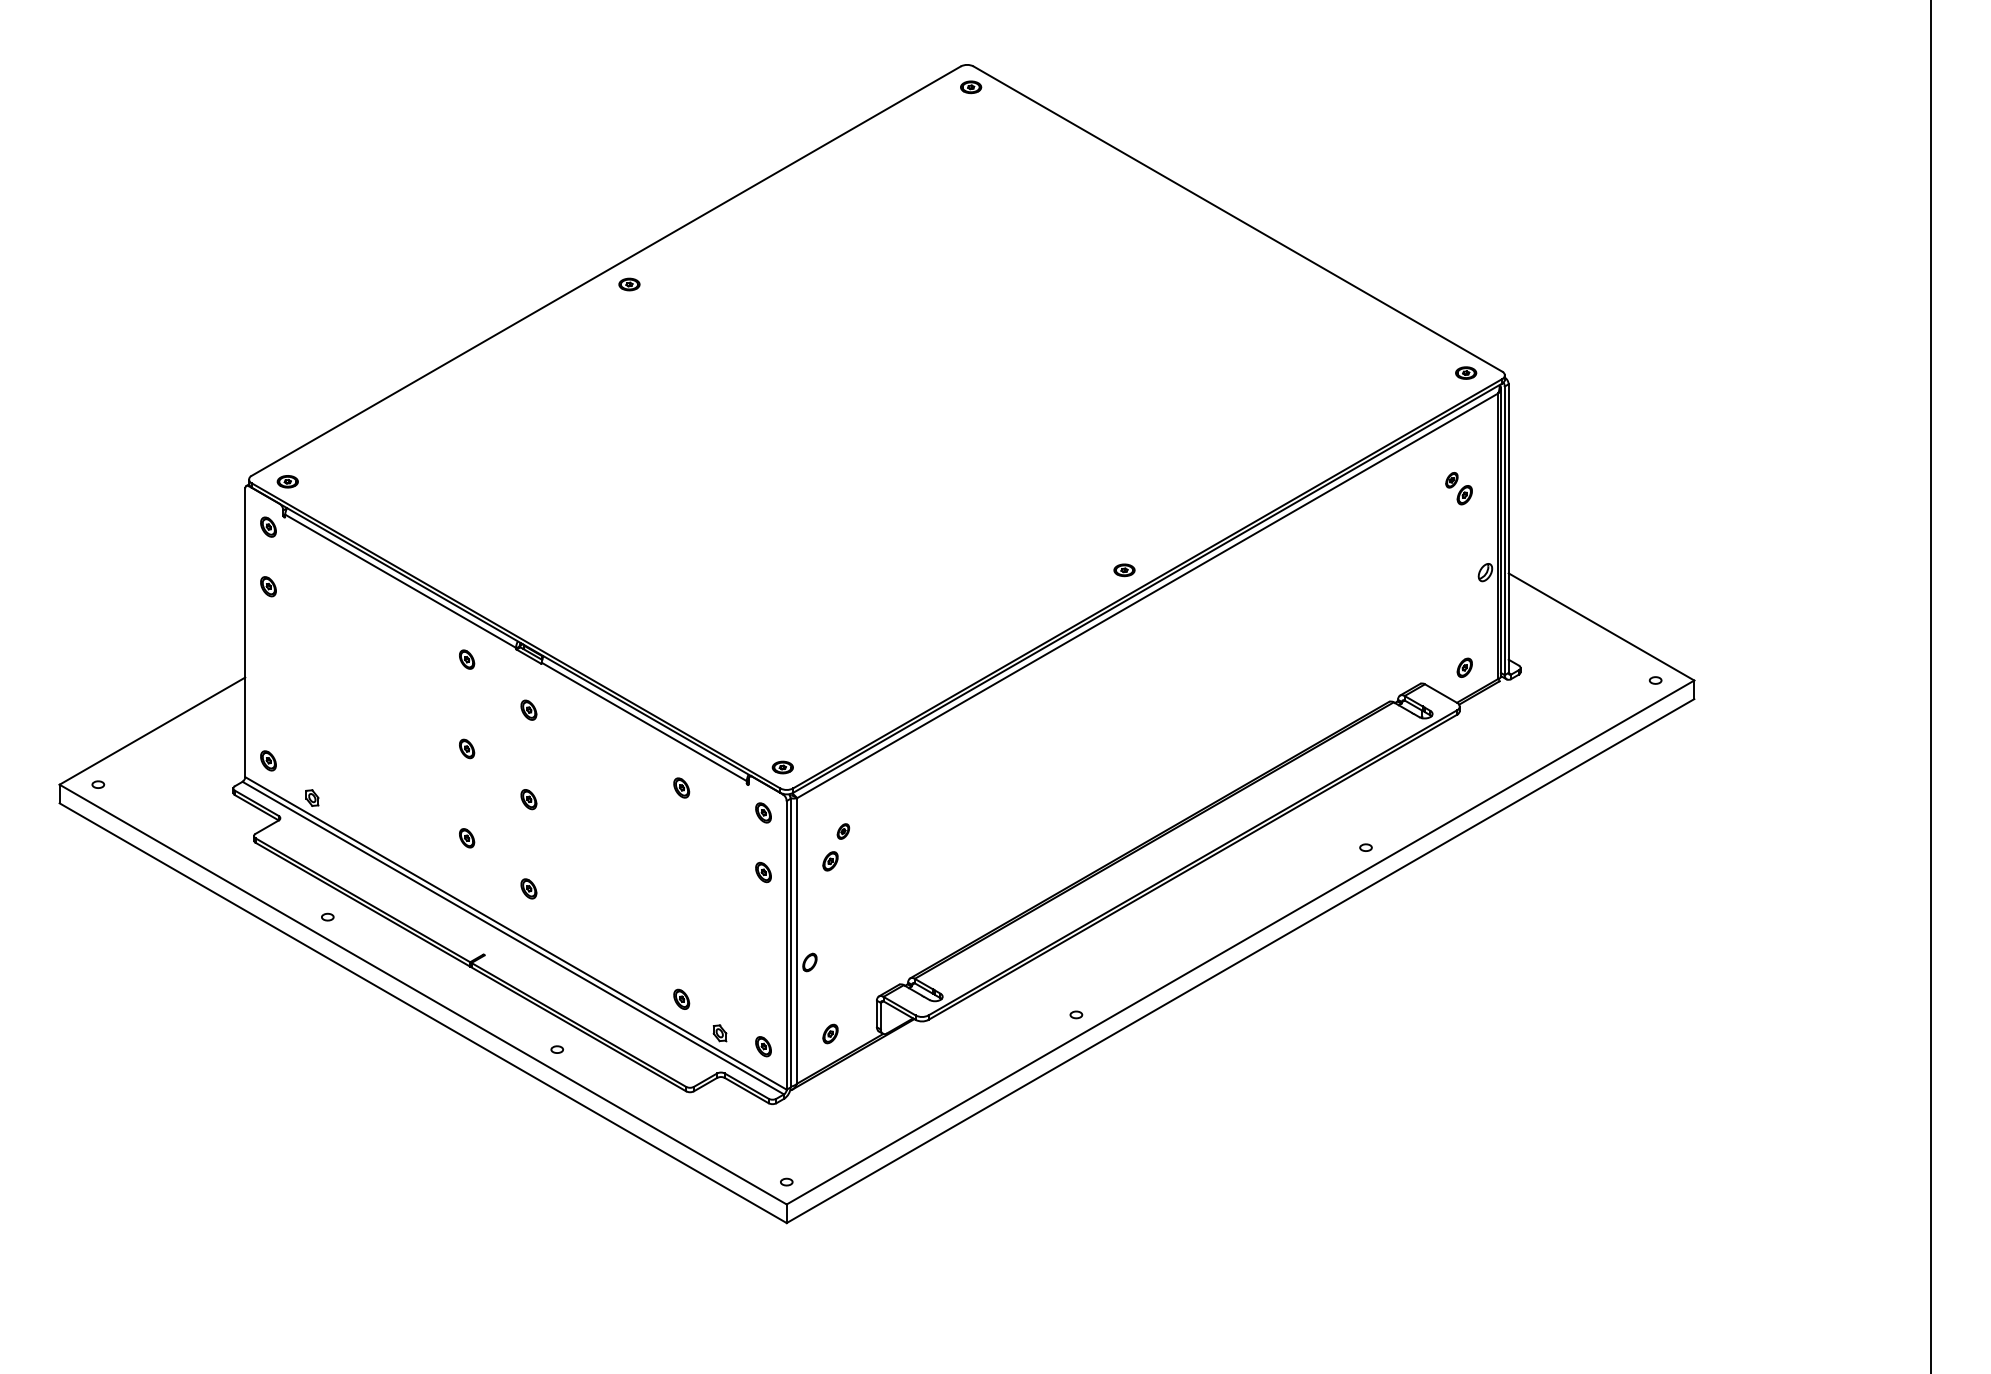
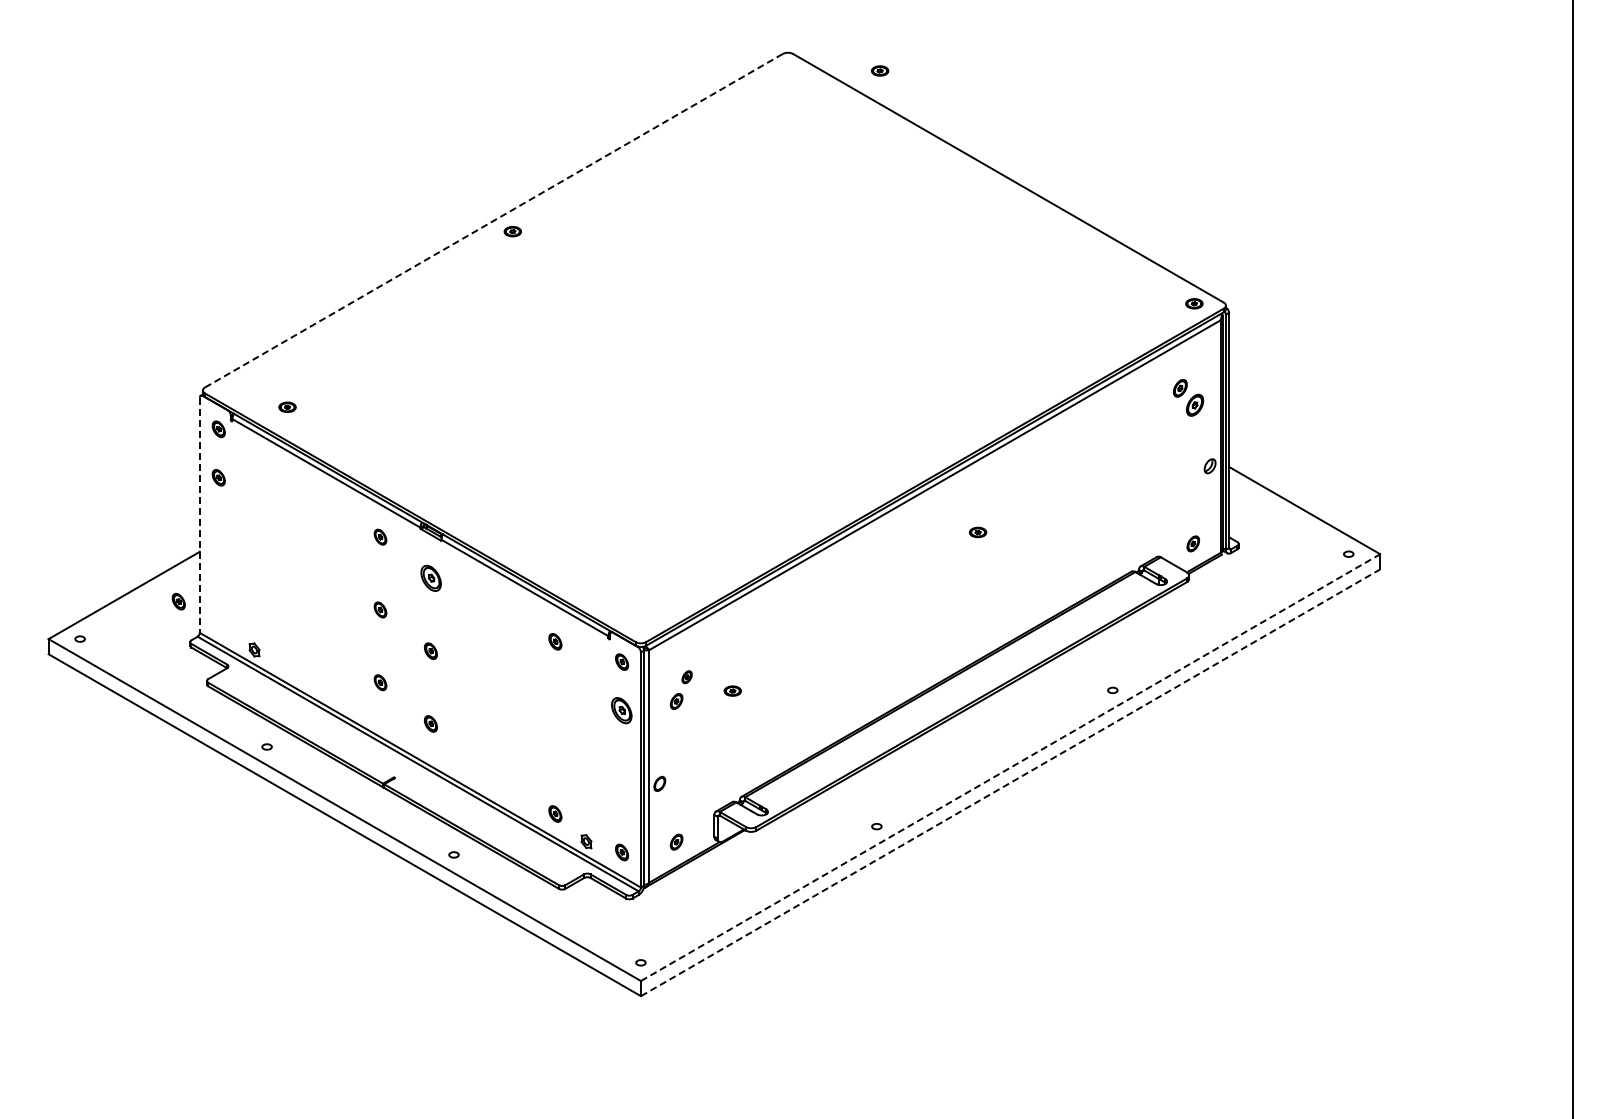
part: (971, 86) -> (880, 70), moved
line: (605, 272) -> (493, 221), solid -> dashed
part: (287, 480) -> (287, 406), moved
part: (1458, 488) -> (1188, 397), size x1.4
part: (1125, 570) -> (978, 532), moved
line: (244, 632) -> (199, 515), solid -> dashed
part: (528, 710) -> (430, 578), size x1.6
part: (268, 760) -> (178, 601), moved
part: (782, 766) -> (732, 690), moved
part: (764, 872) -> (622, 710), size x1.6
line: (1240, 942) -> (1010, 767), solid -> dashed
line: (1240, 960) -> (1010, 782), solid -> dashed

